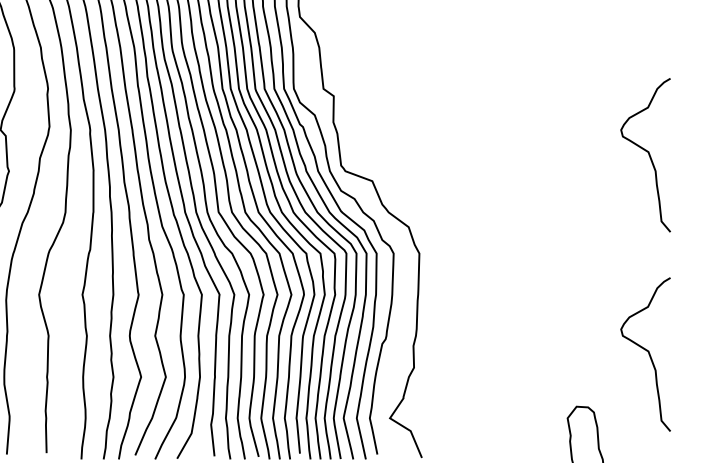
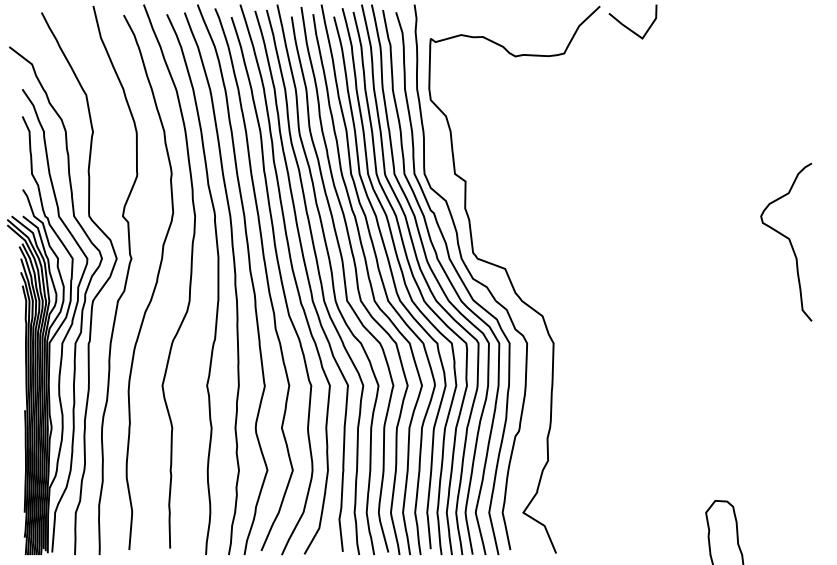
curve: (646, 351) -> (787, 444), removed

